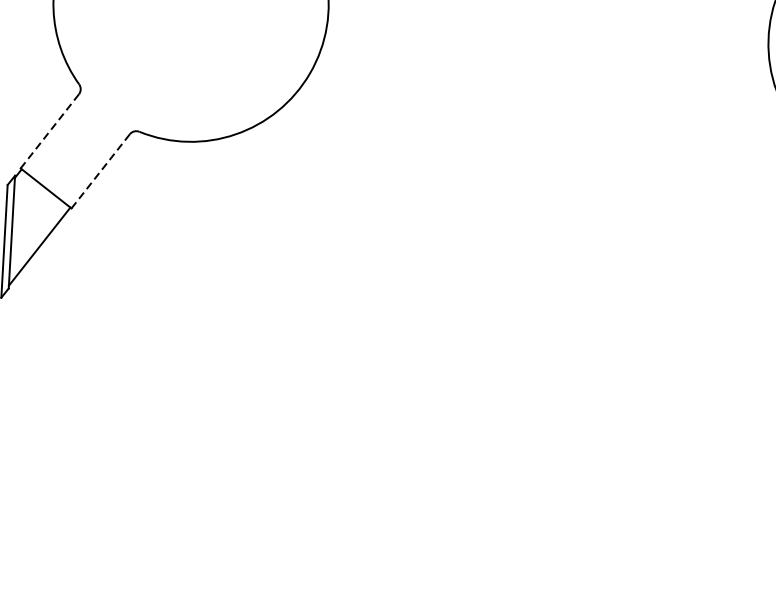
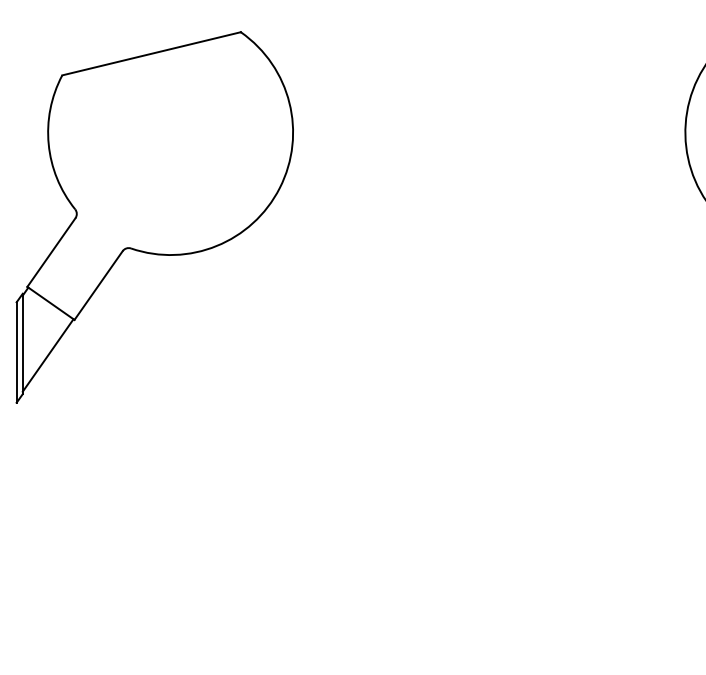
line: (49, 131) -> (51, 252), dashed -> solid
line: (100, 171) -> (98, 285), dashed -> solid

